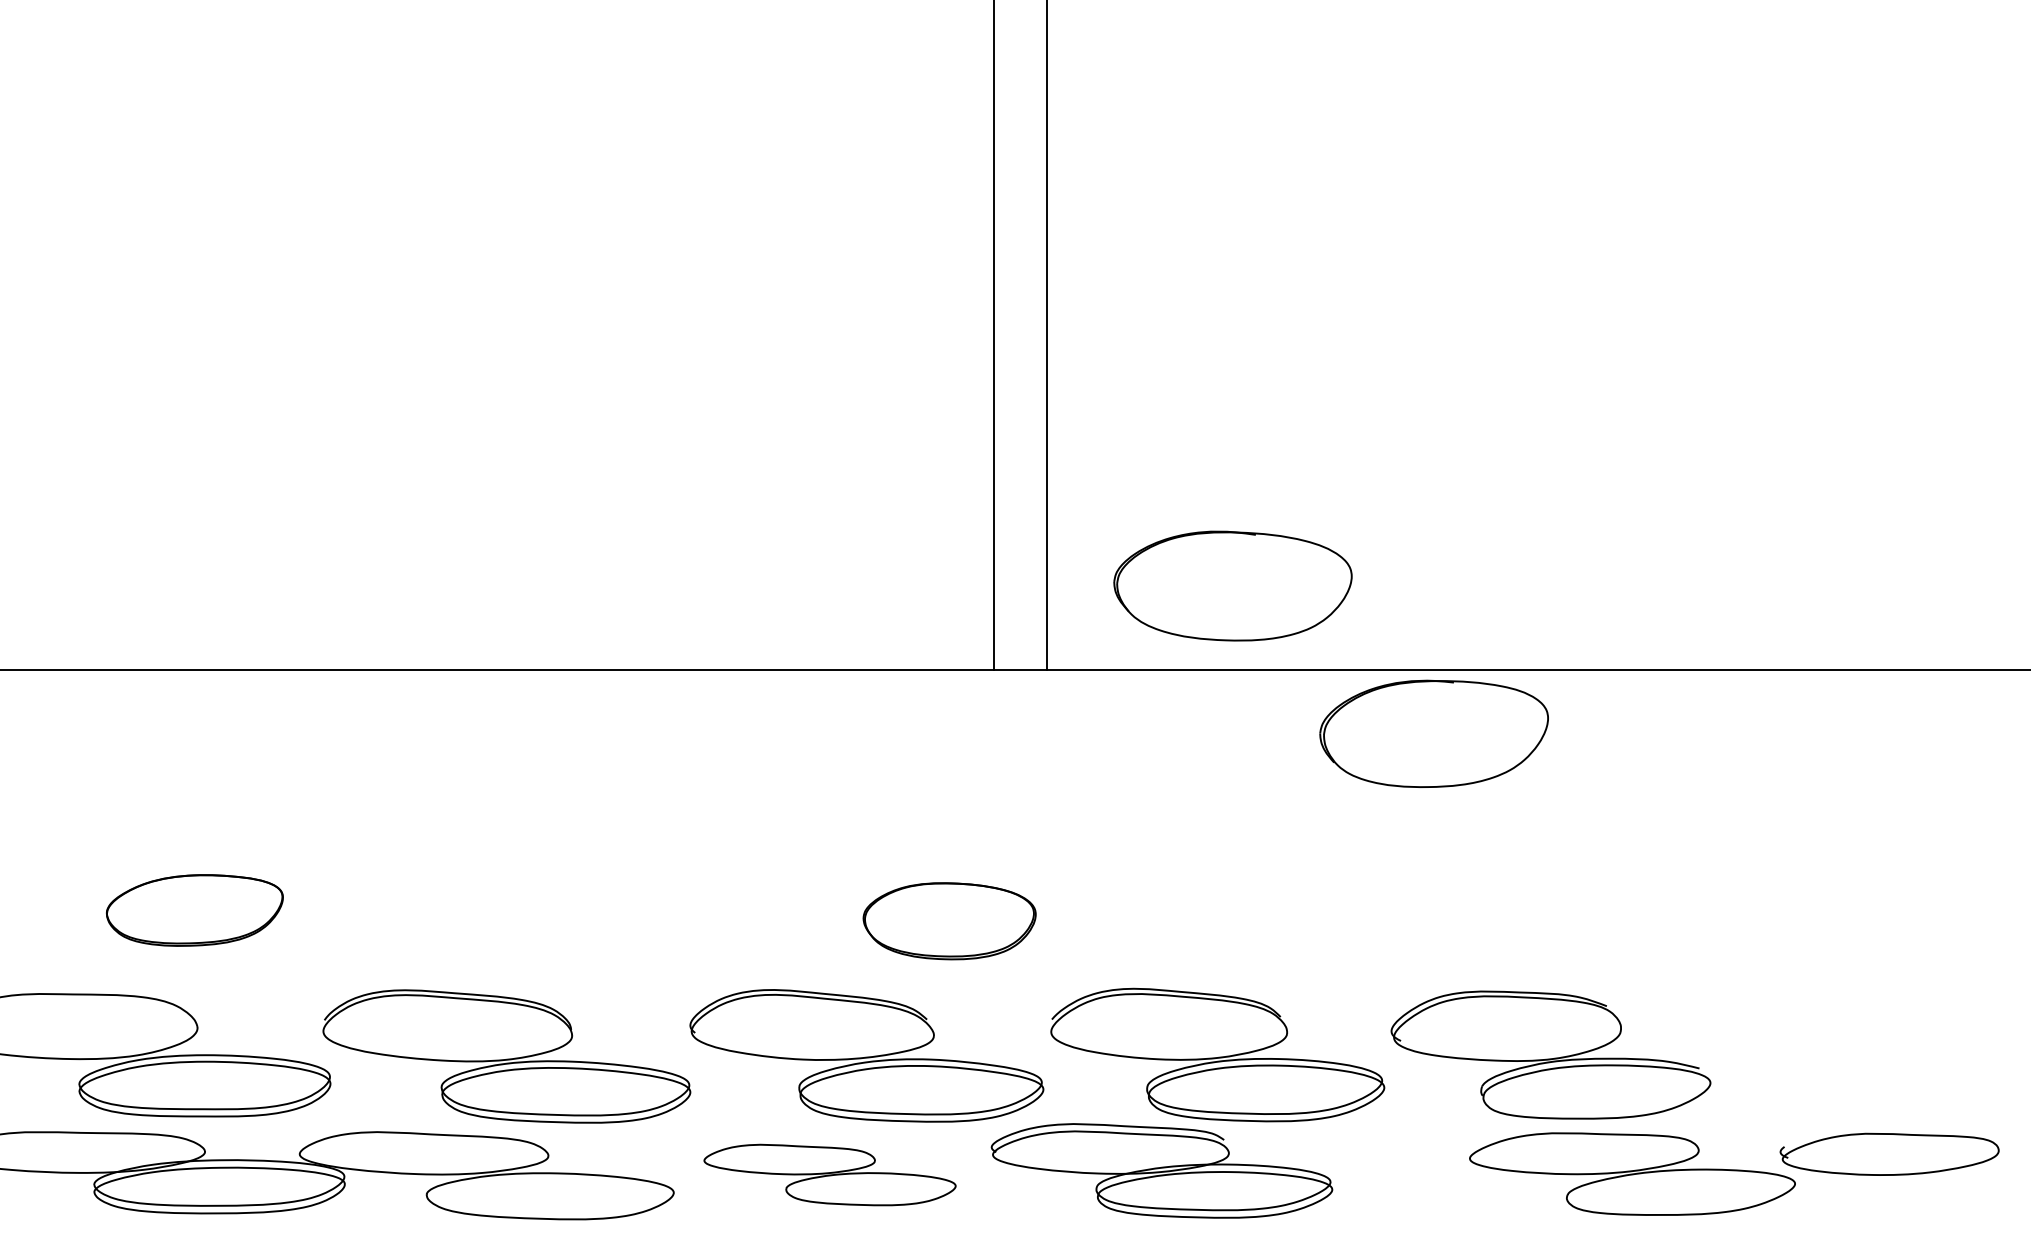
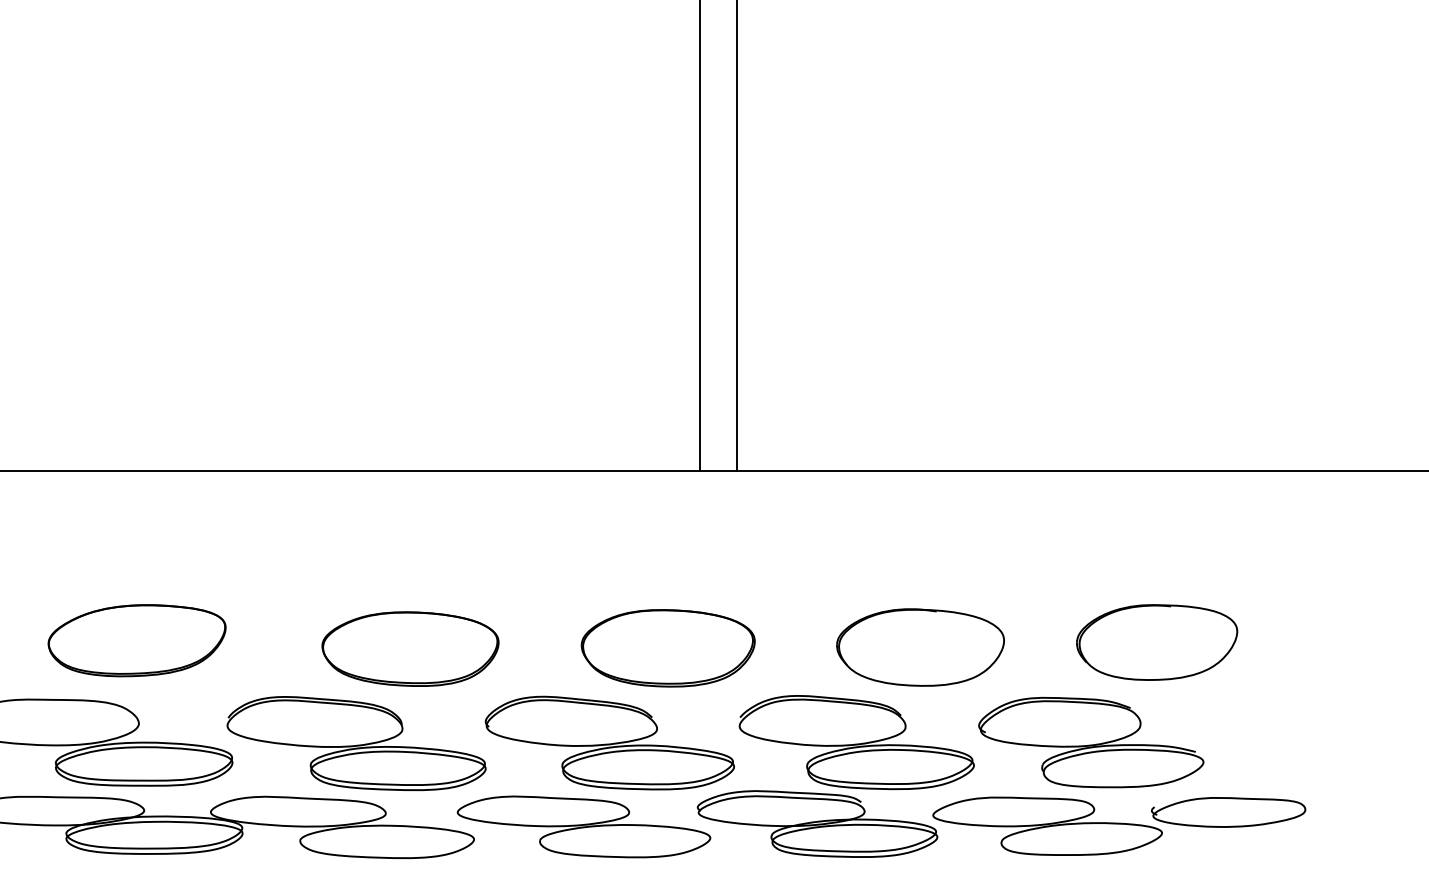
part: (1232, 586) -> (920, 647), moved
part: (1434, 733) -> (1157, 642), moved
part: (194, 910) -> (136, 640), size x1.43
part: (583, 921) -> (410, 648), added
part: (948, 921) -> (667, 648), size x1.43
part: (1734, 1172) -> (1119, 825), moved
part: (829, 1174) -> (583, 826), size x1.43

